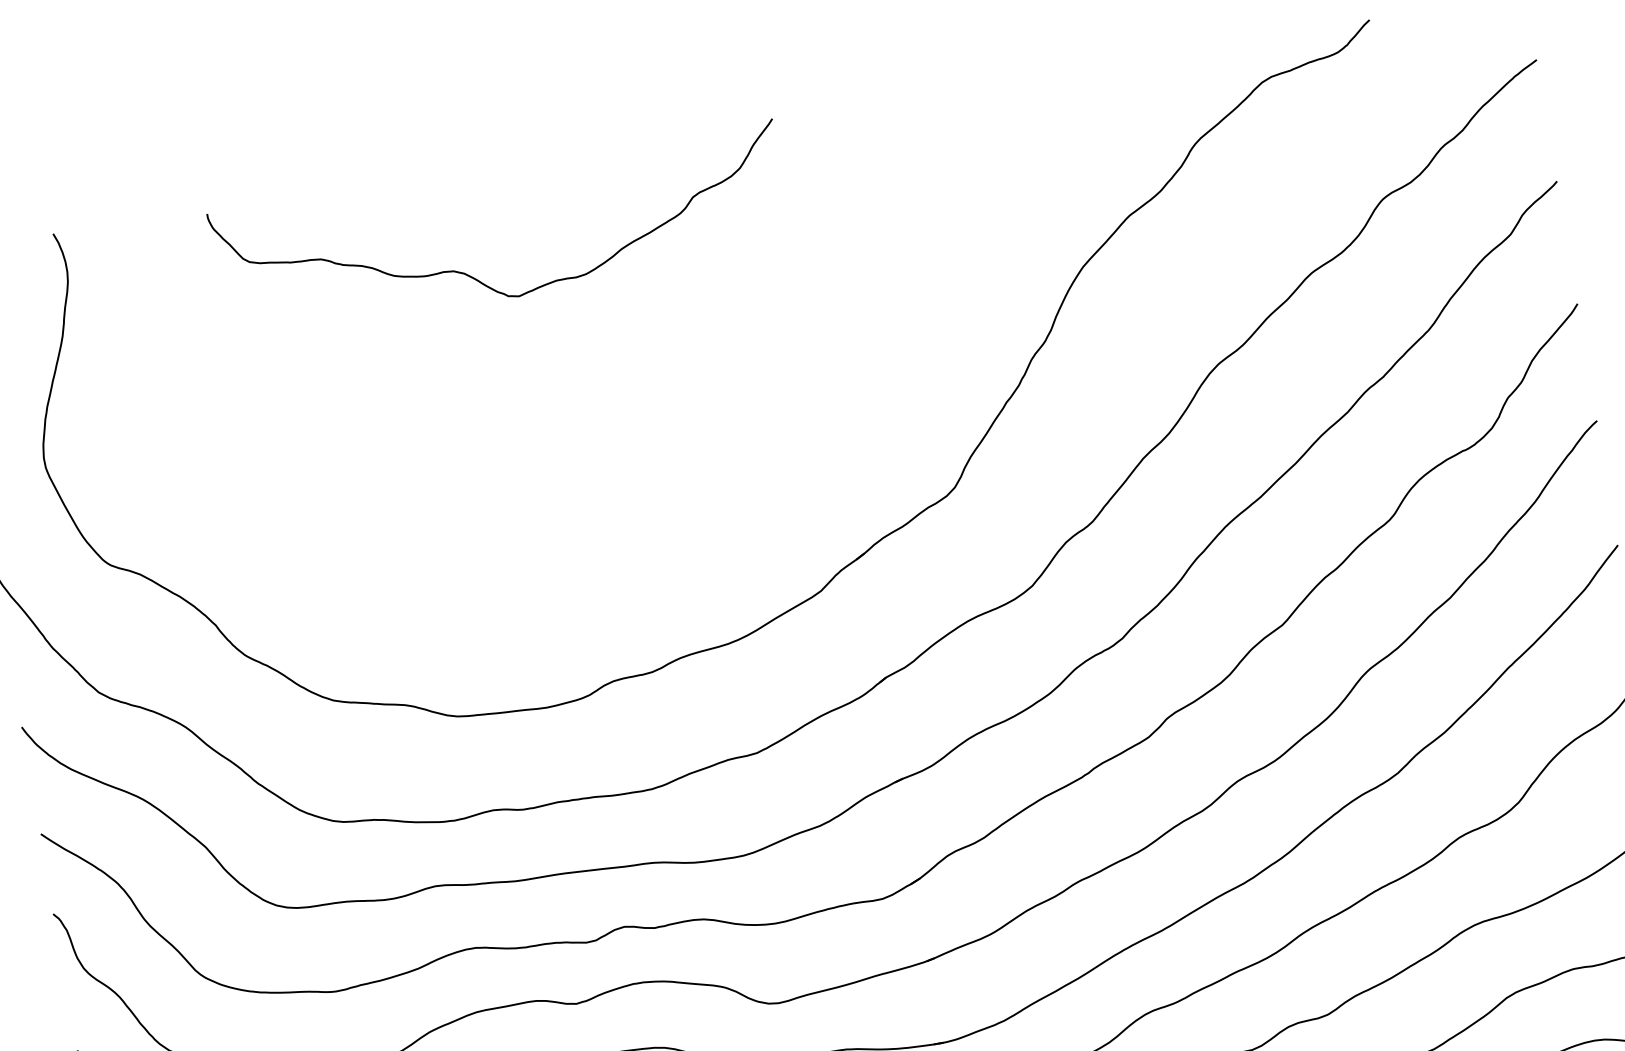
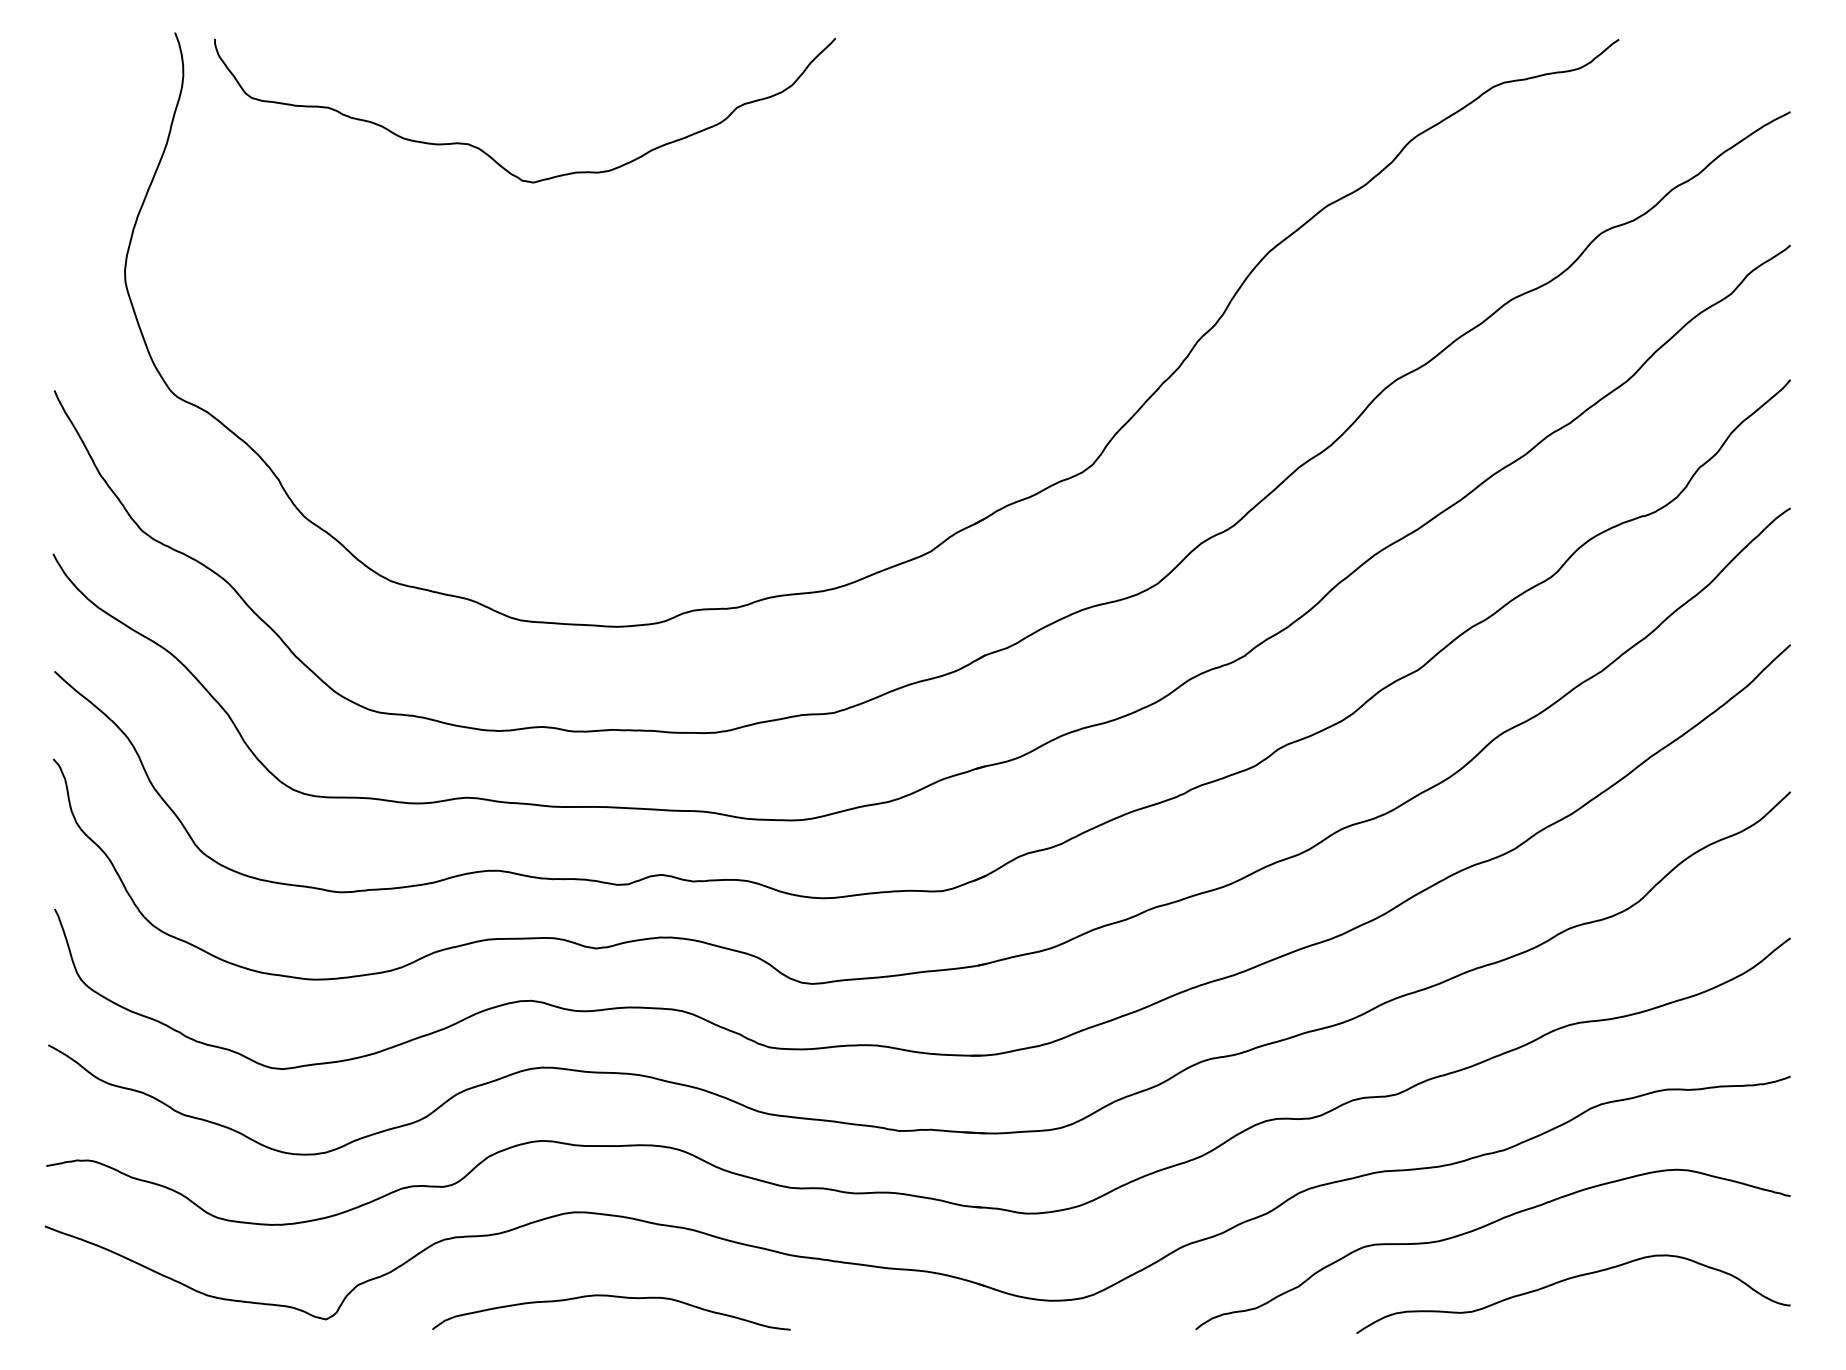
curve: (475, 278) -> (490, 155), moved

